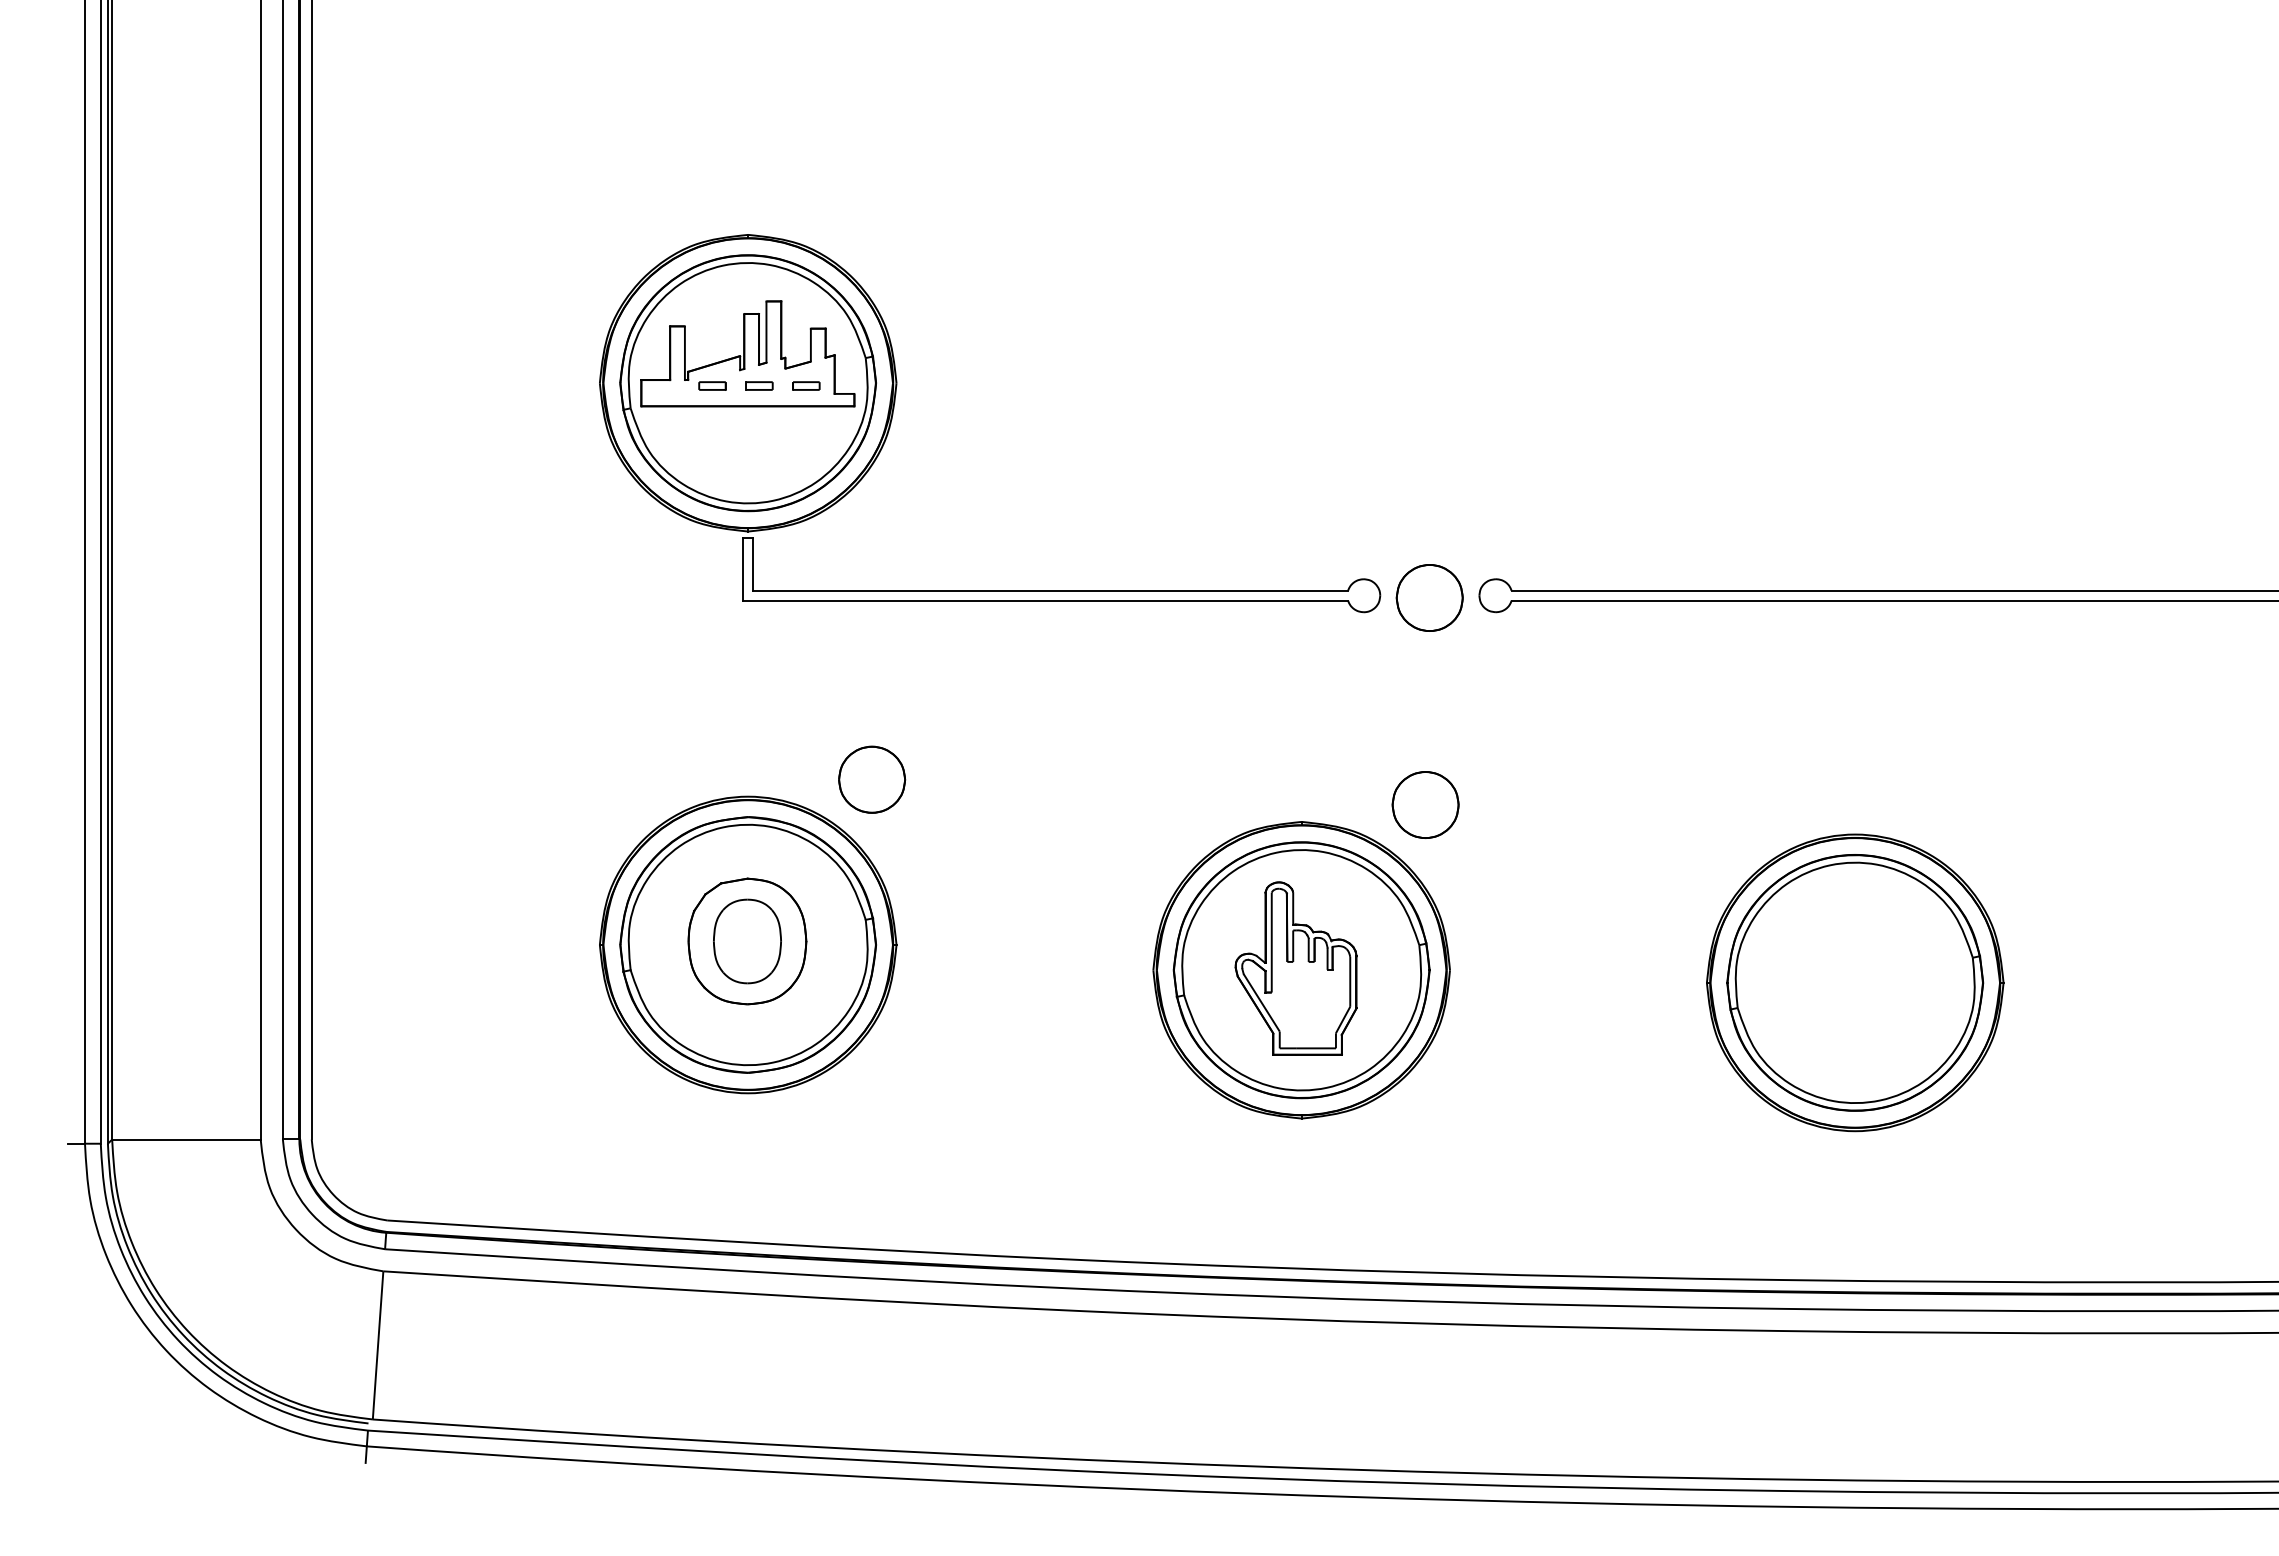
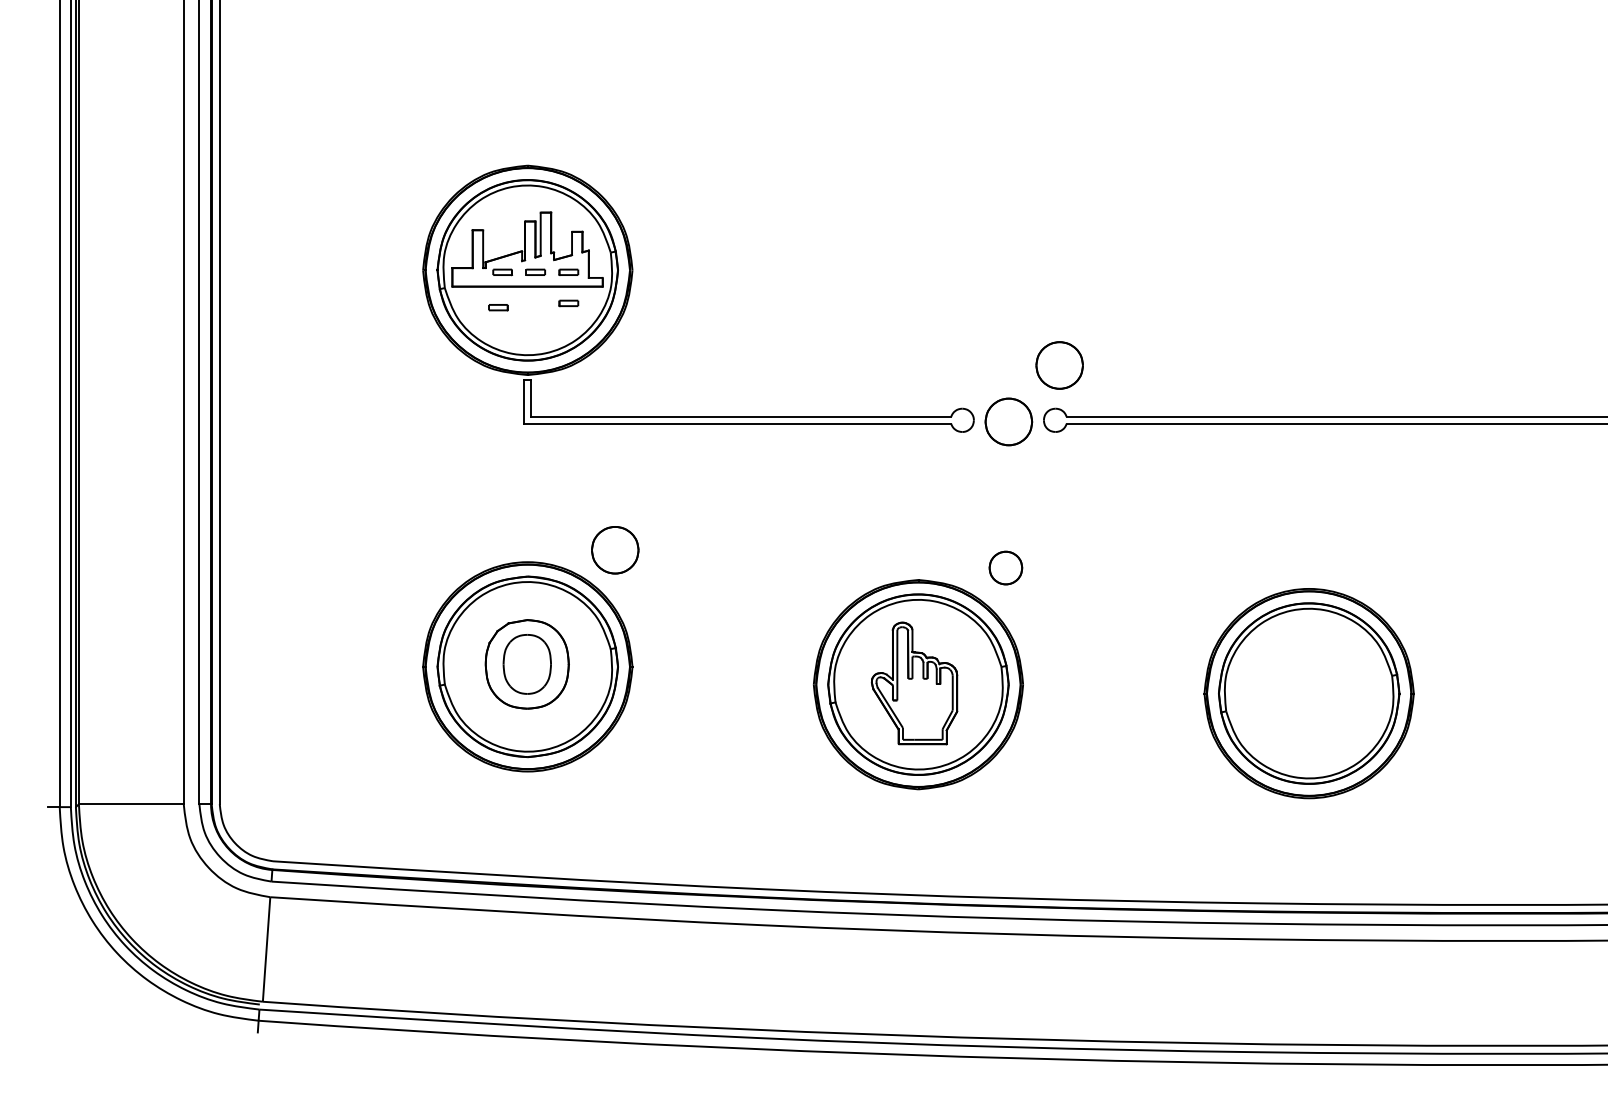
part: (806, 429) -> (568, 303), added
part: (706, 435) -> (498, 307), added
part: (1501, 517) -> (1059, 365), added
part: (1425, 804) -> (1005, 567), size x0.7

